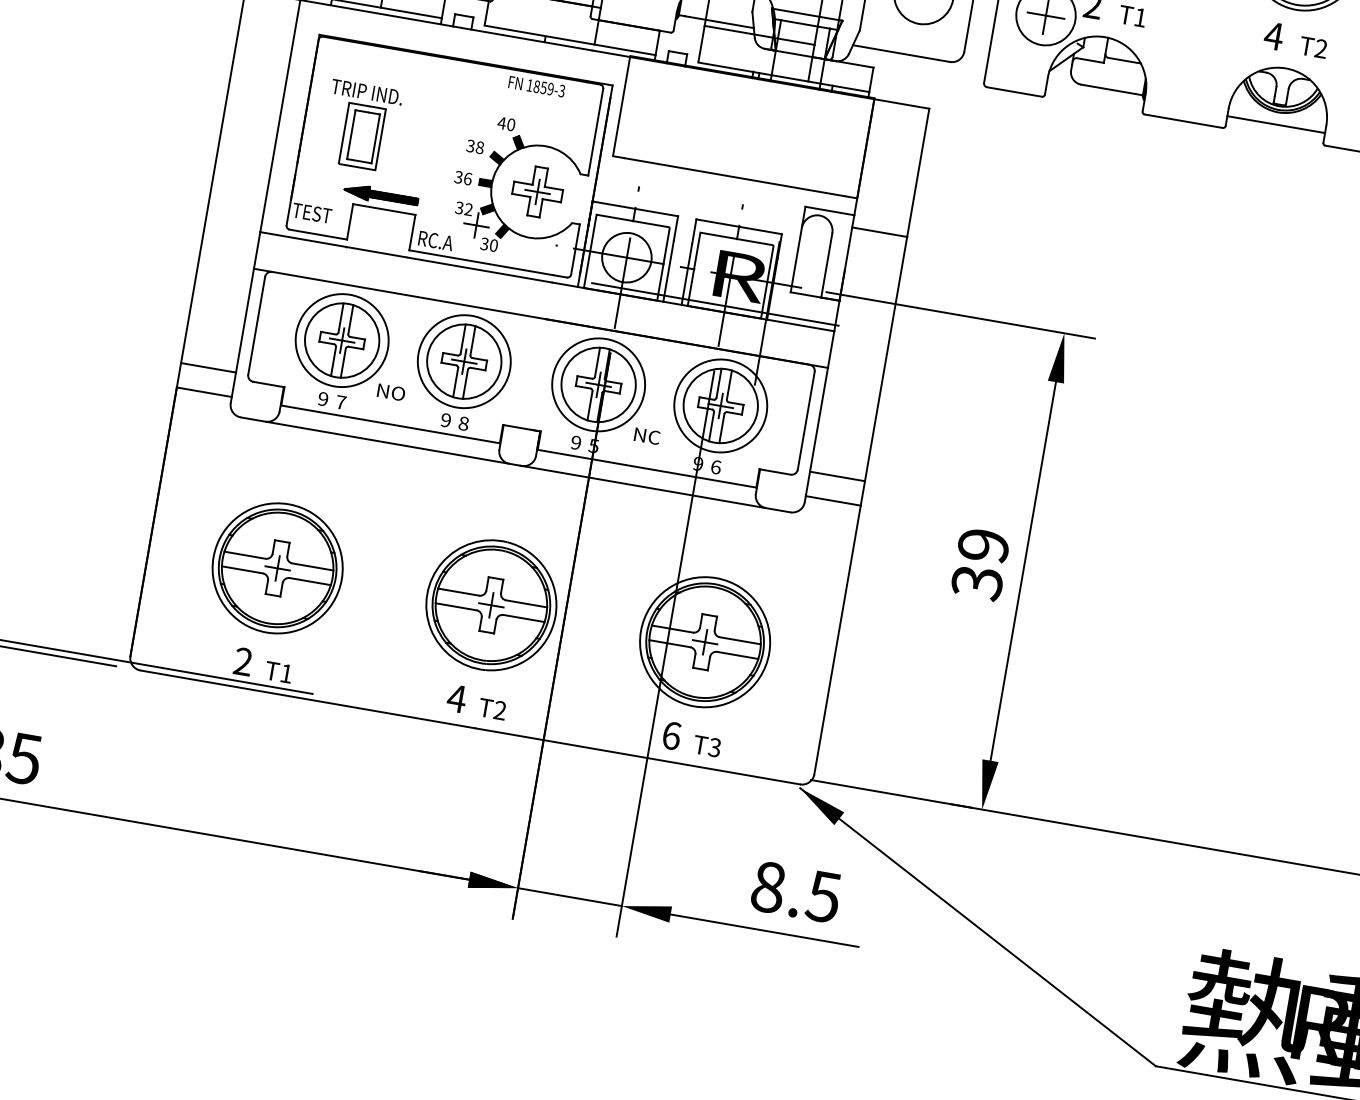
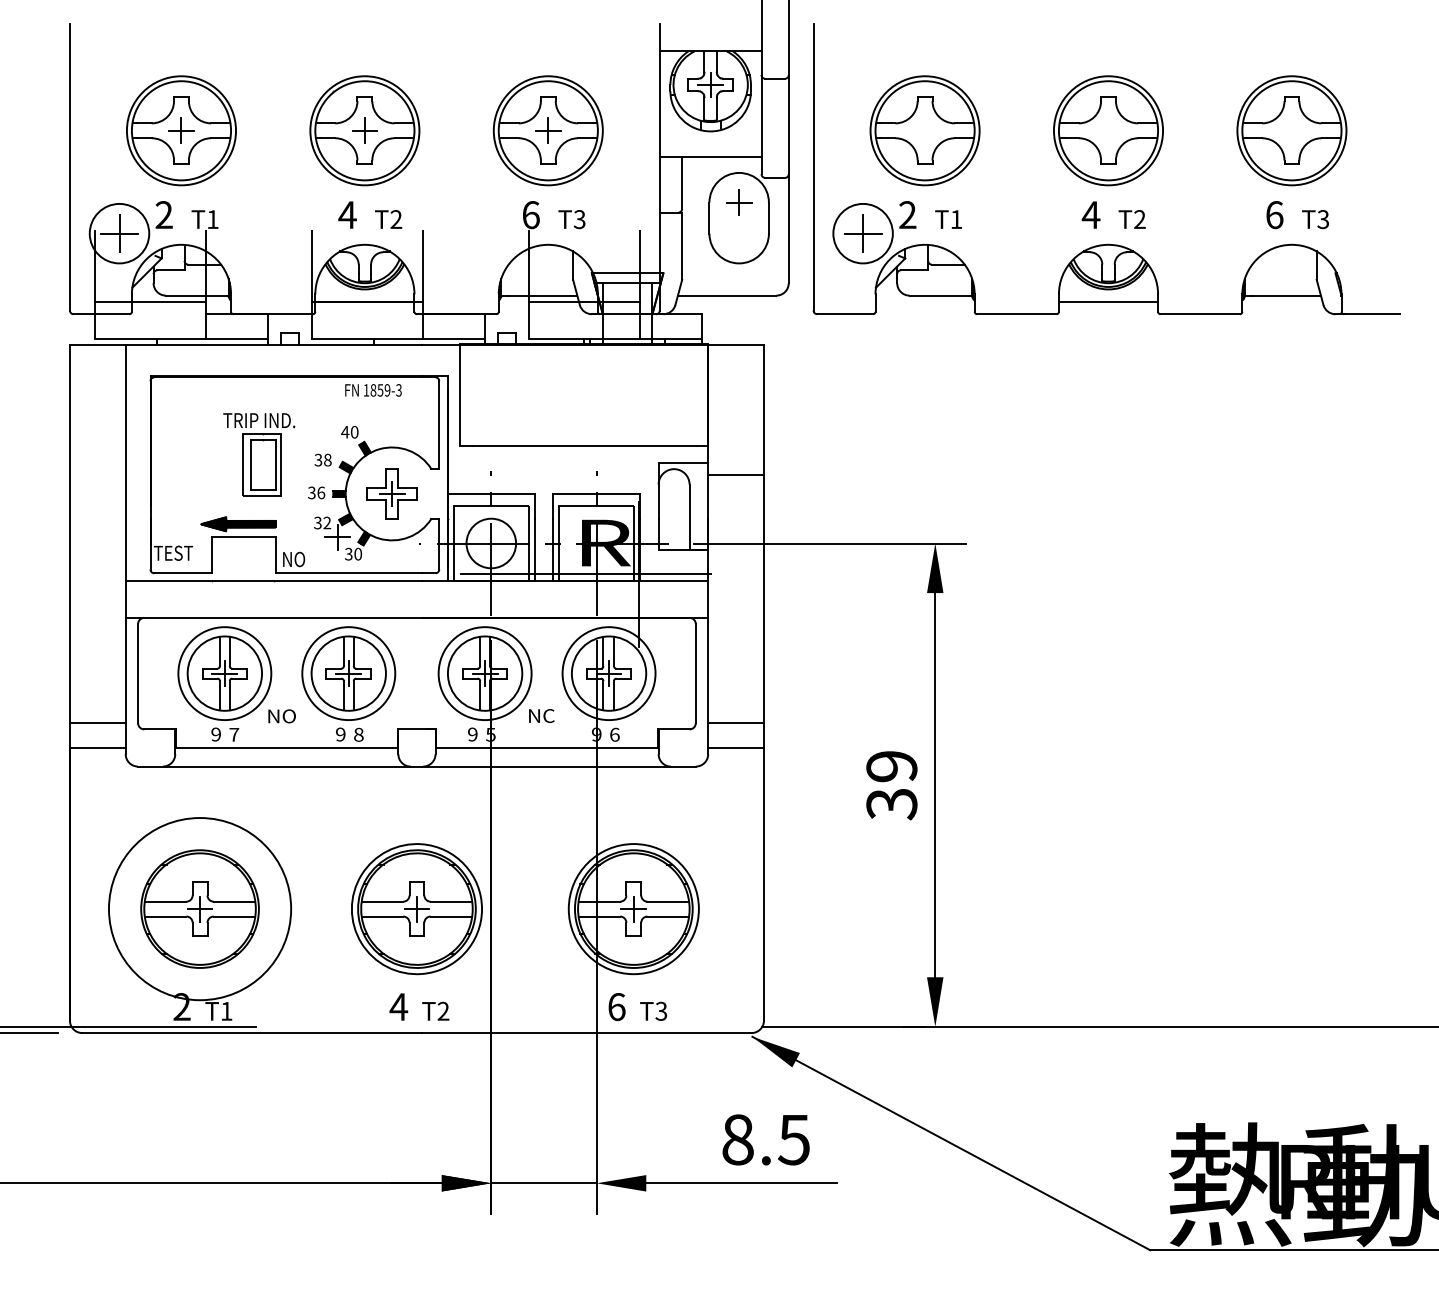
part: (361, 125) -> (259, 454), moved
text: (436, 240) -> (300, 559), RC.A -> NO
circle: (278, 568) -> (200, 909), size x1.4

